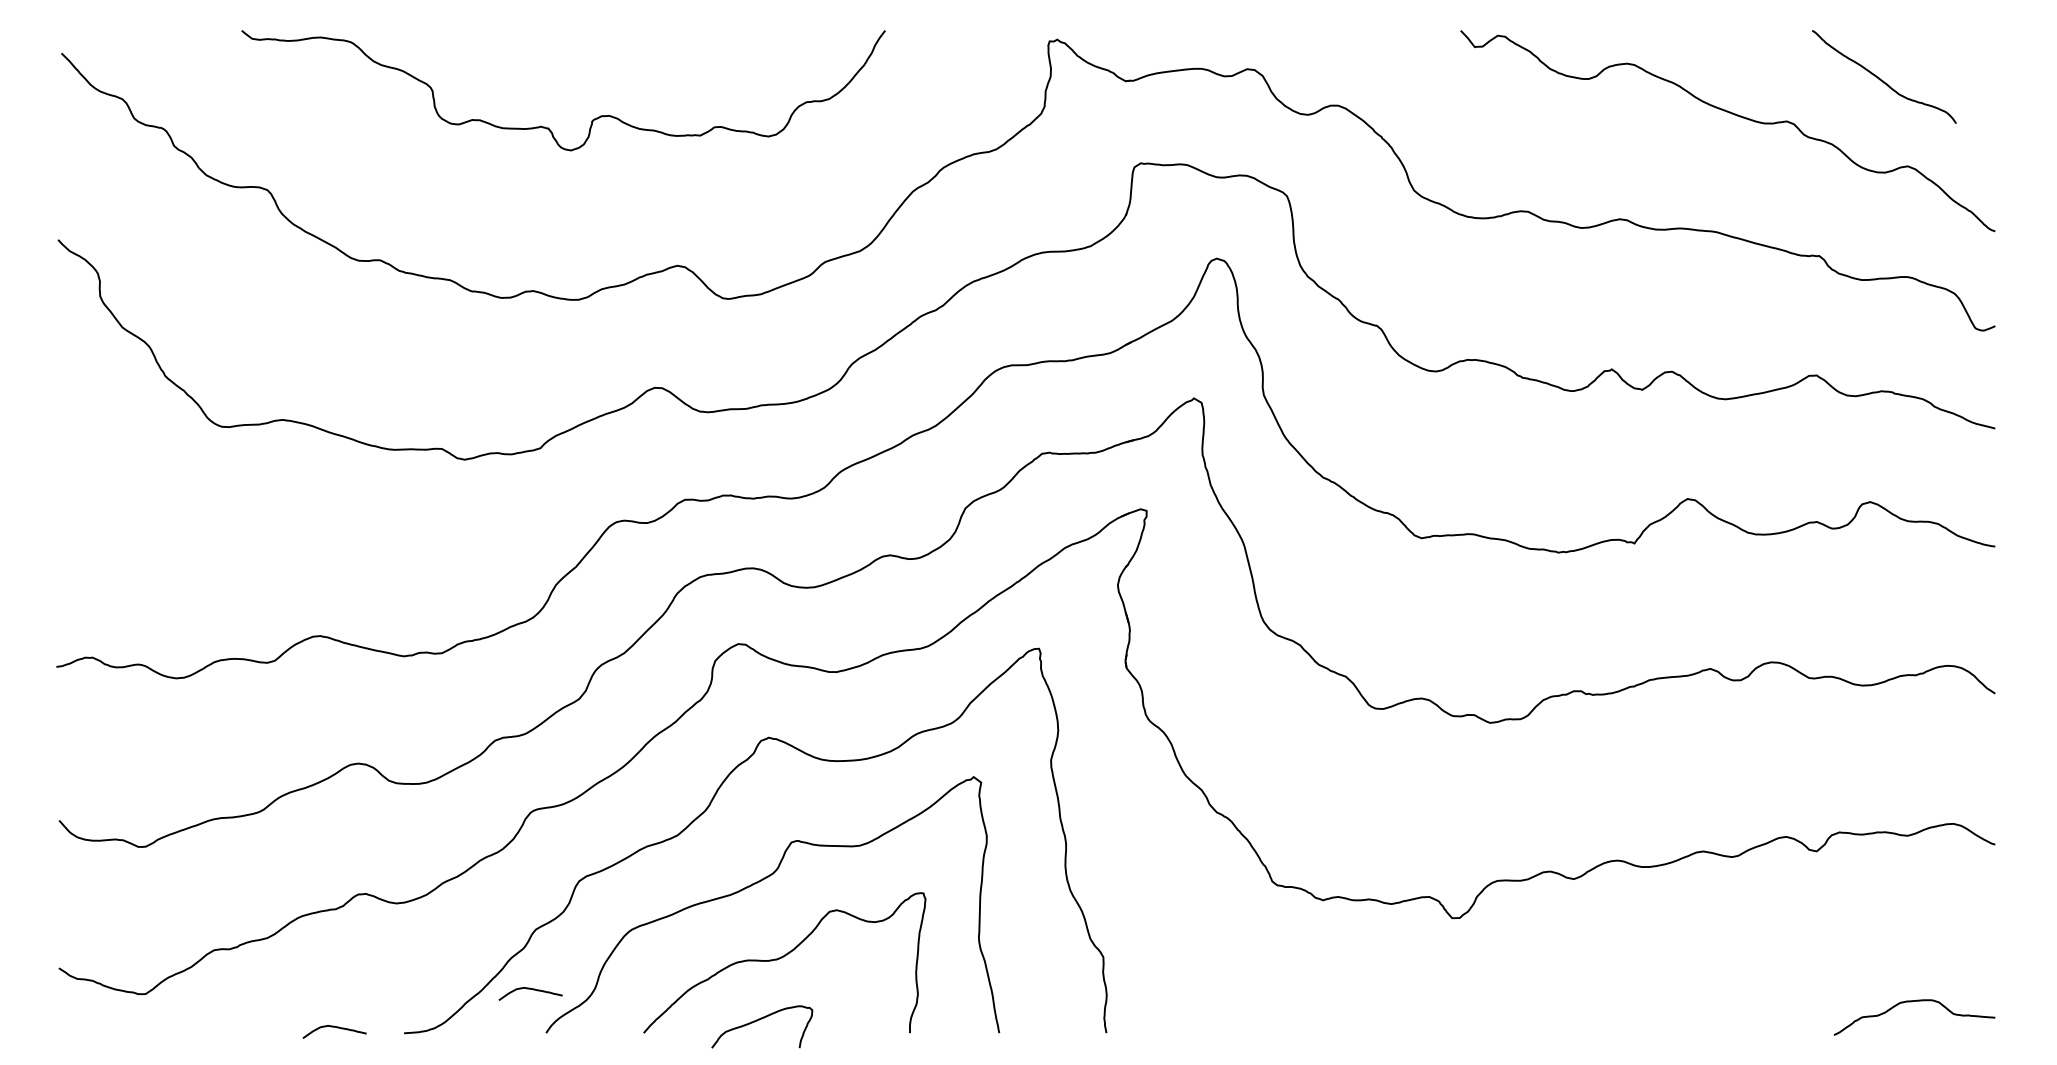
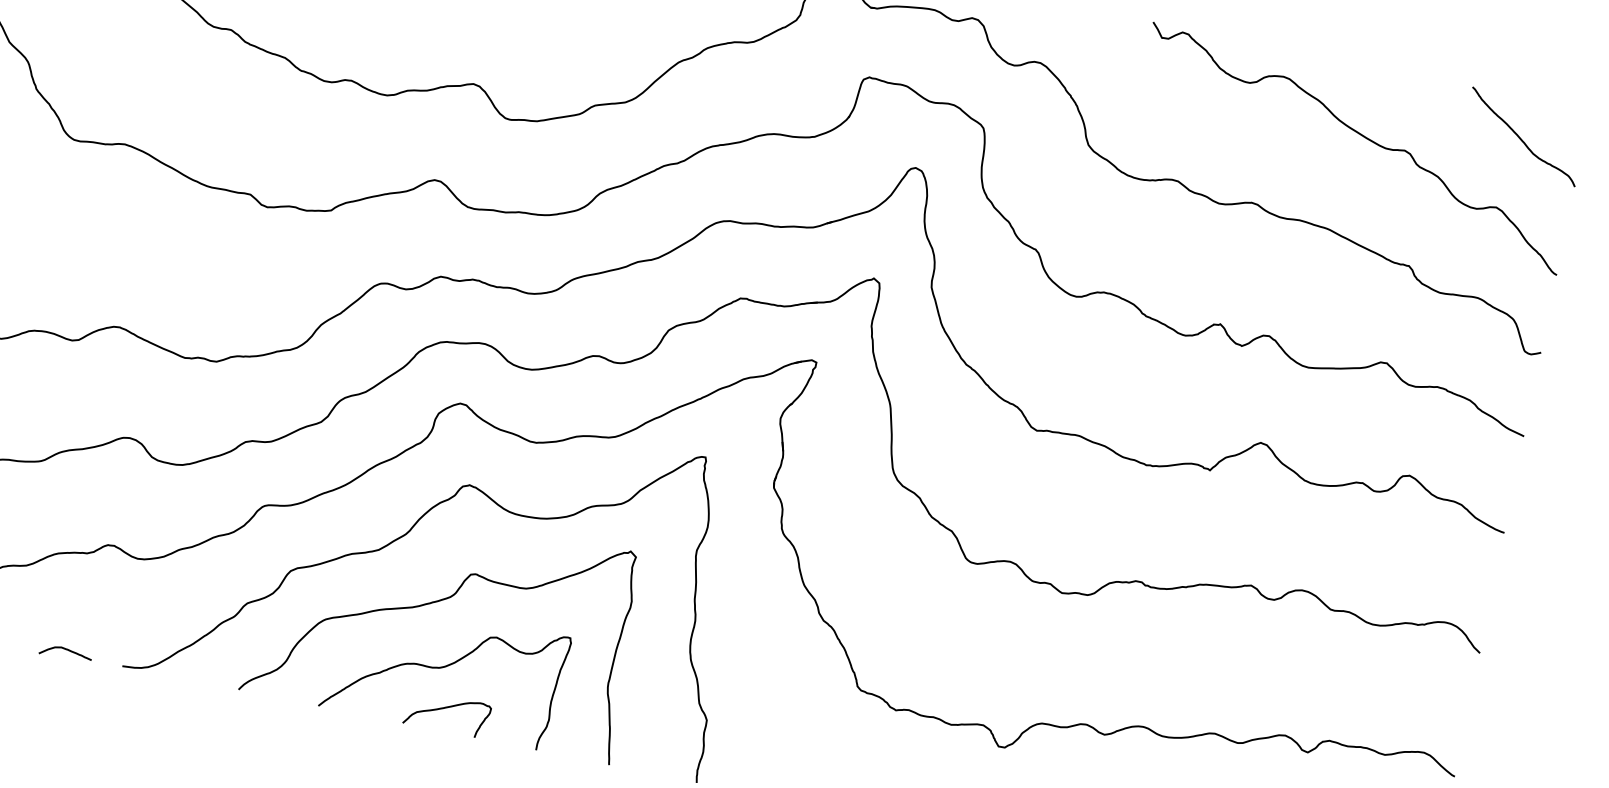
curve: (1883, 80) -> (1522, 139), moved
curve: (530, 989) -> (233, 651), removed
curve: (759, 1020) -> (446, 708), moved

